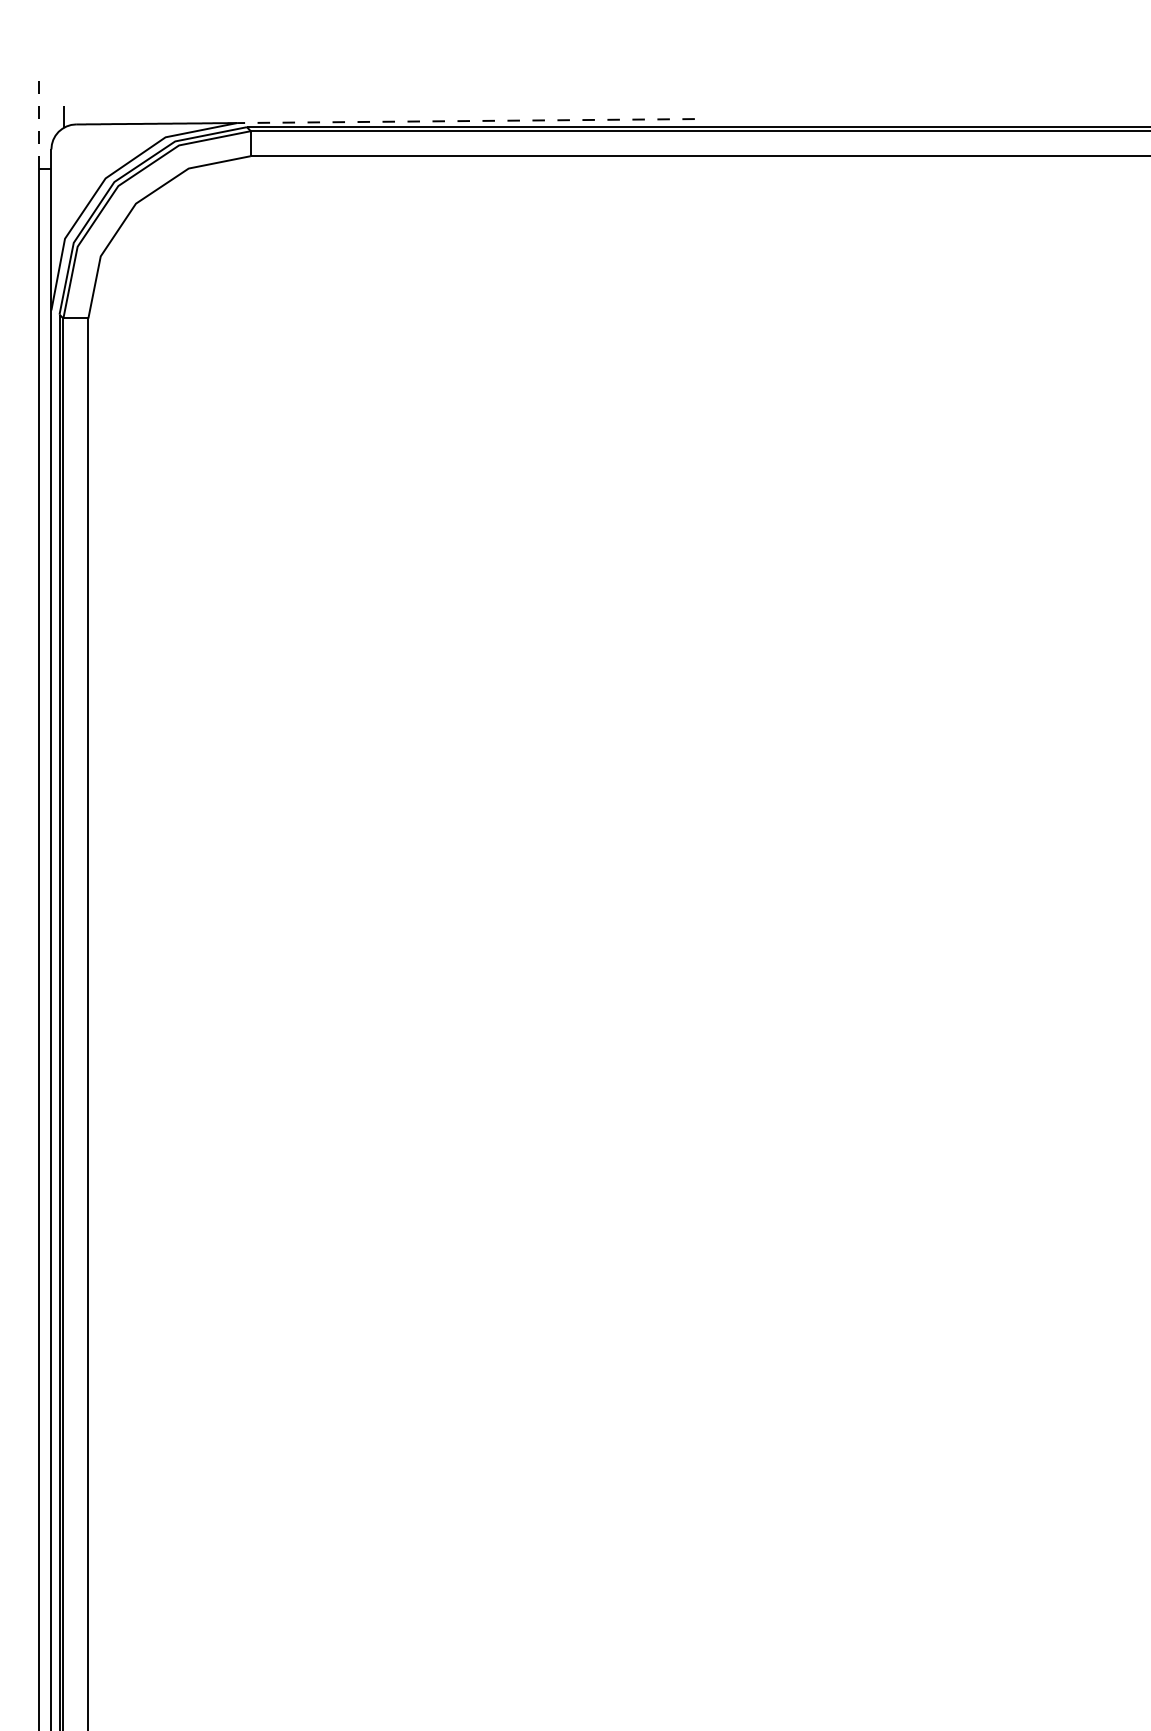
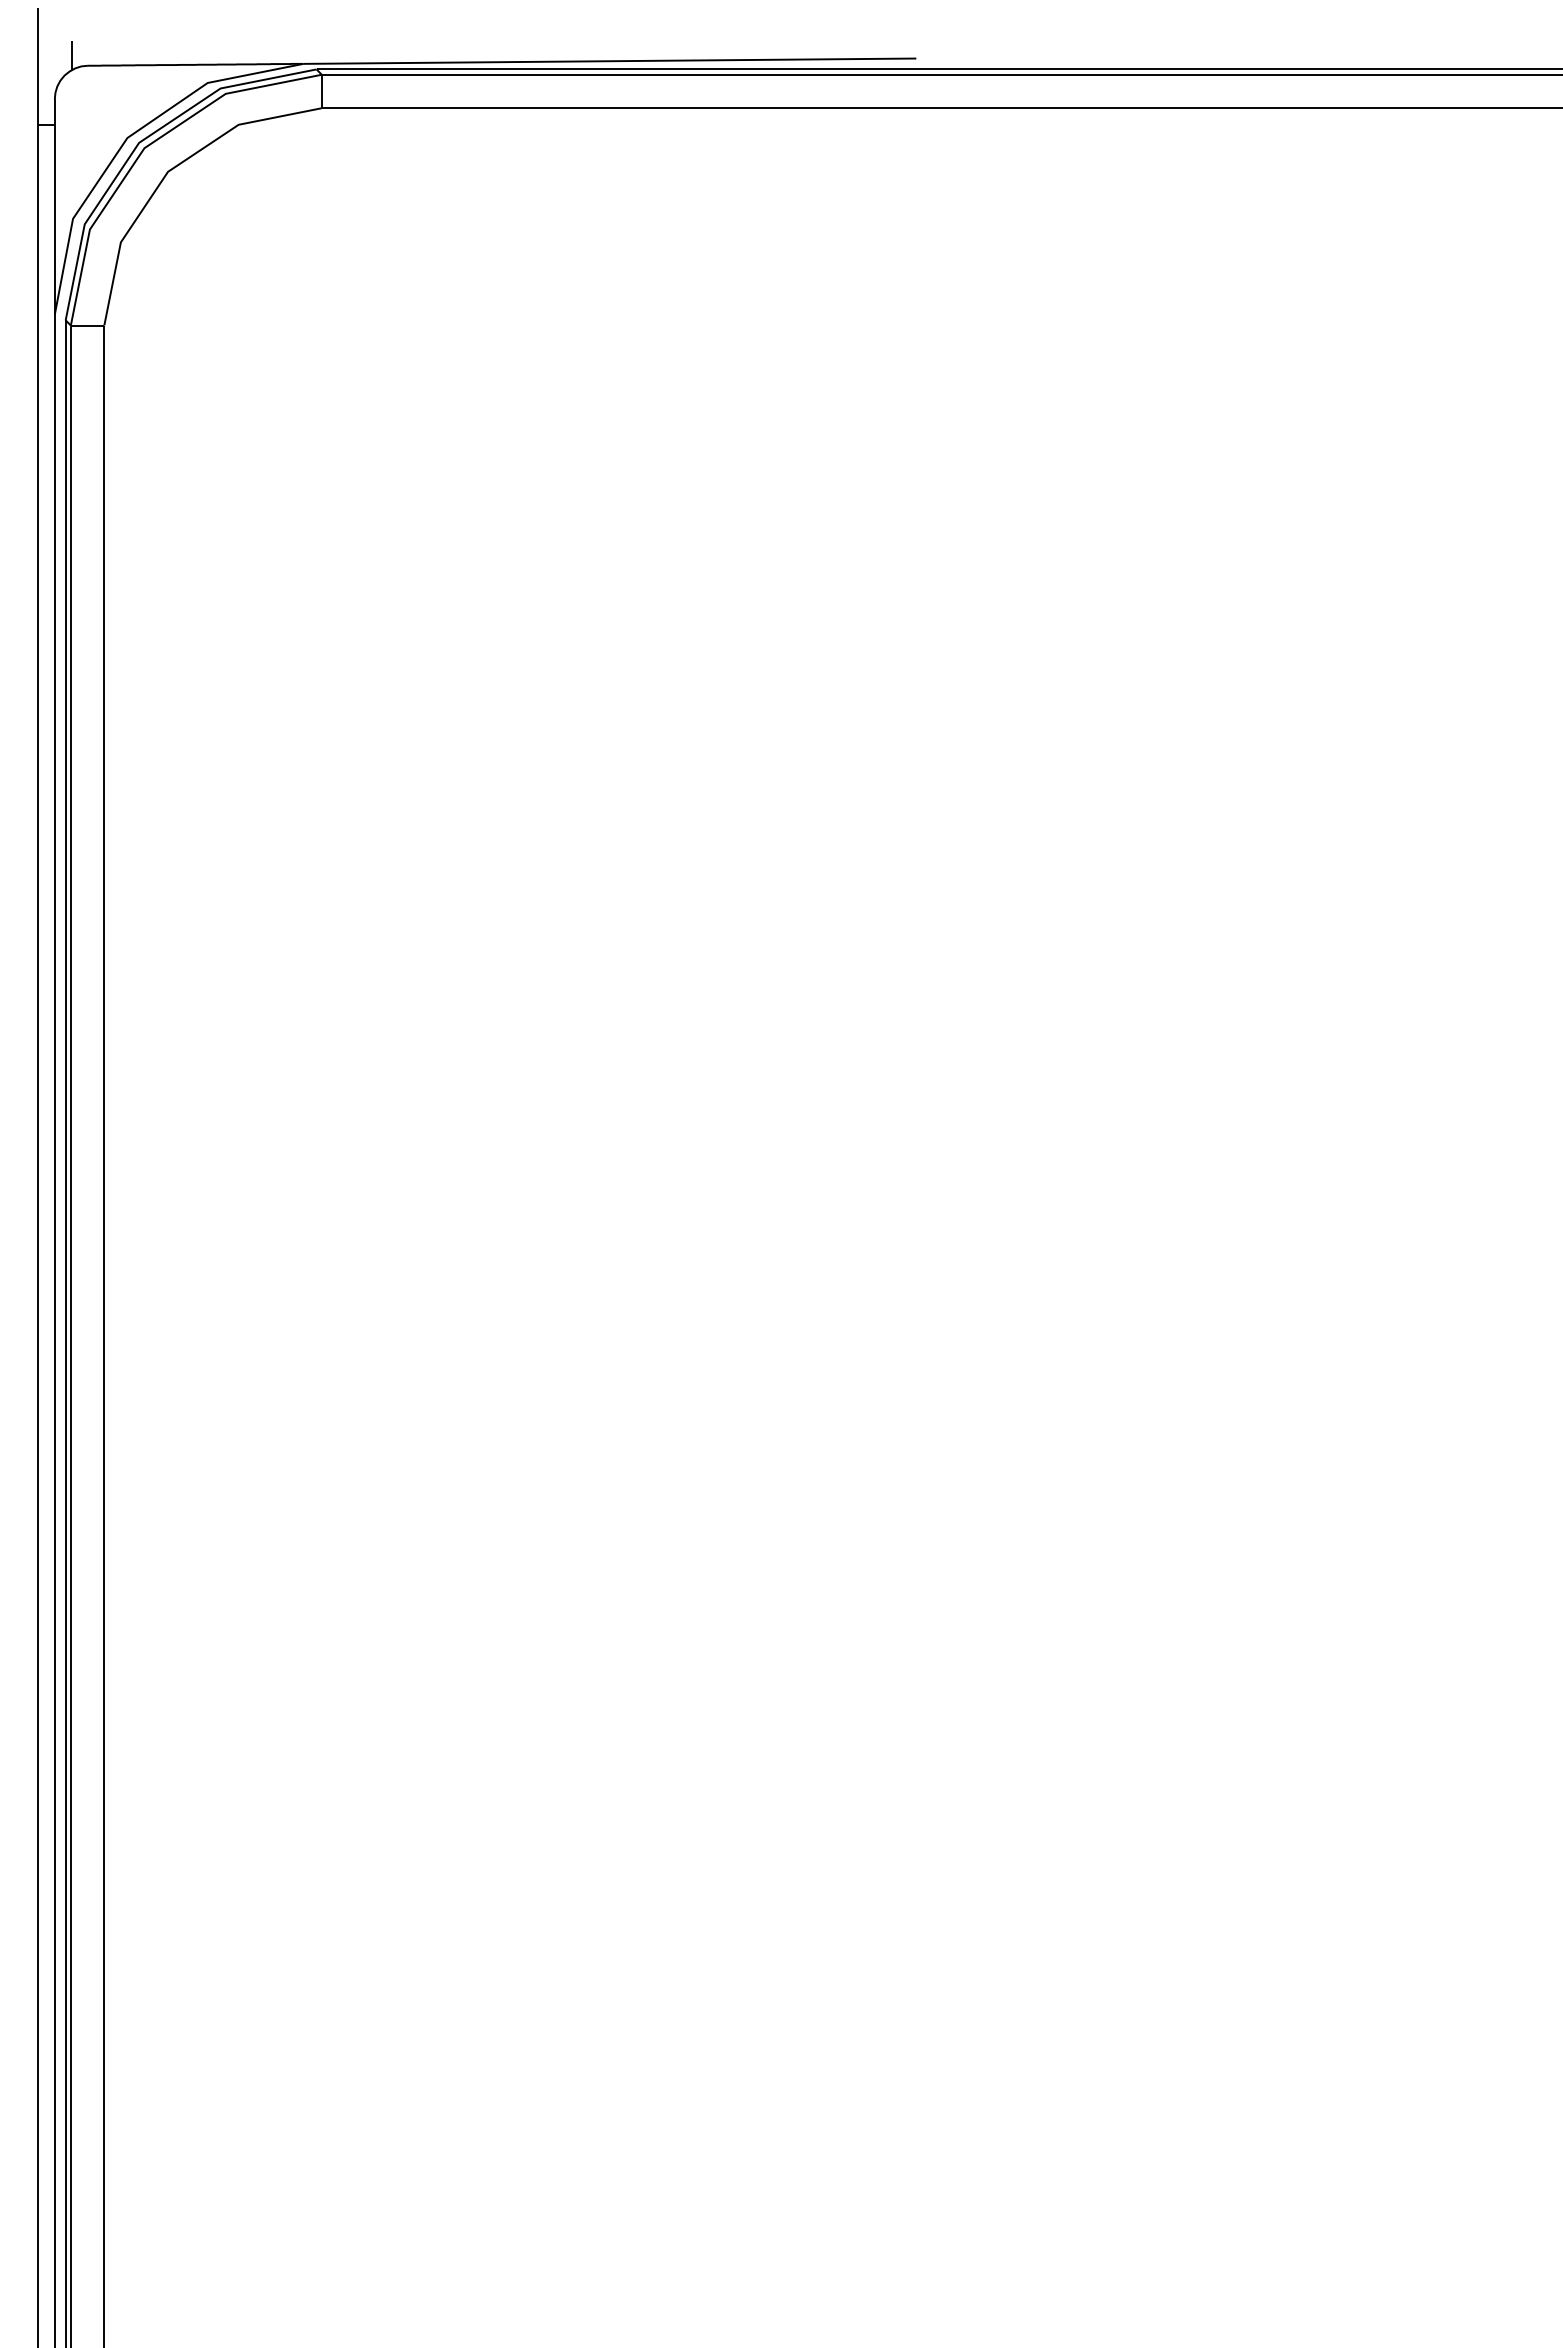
line: (465, 121) -> (609, 61), dashed -> solid
line: (39, 124) -> (38, 65), dashed -> solid

